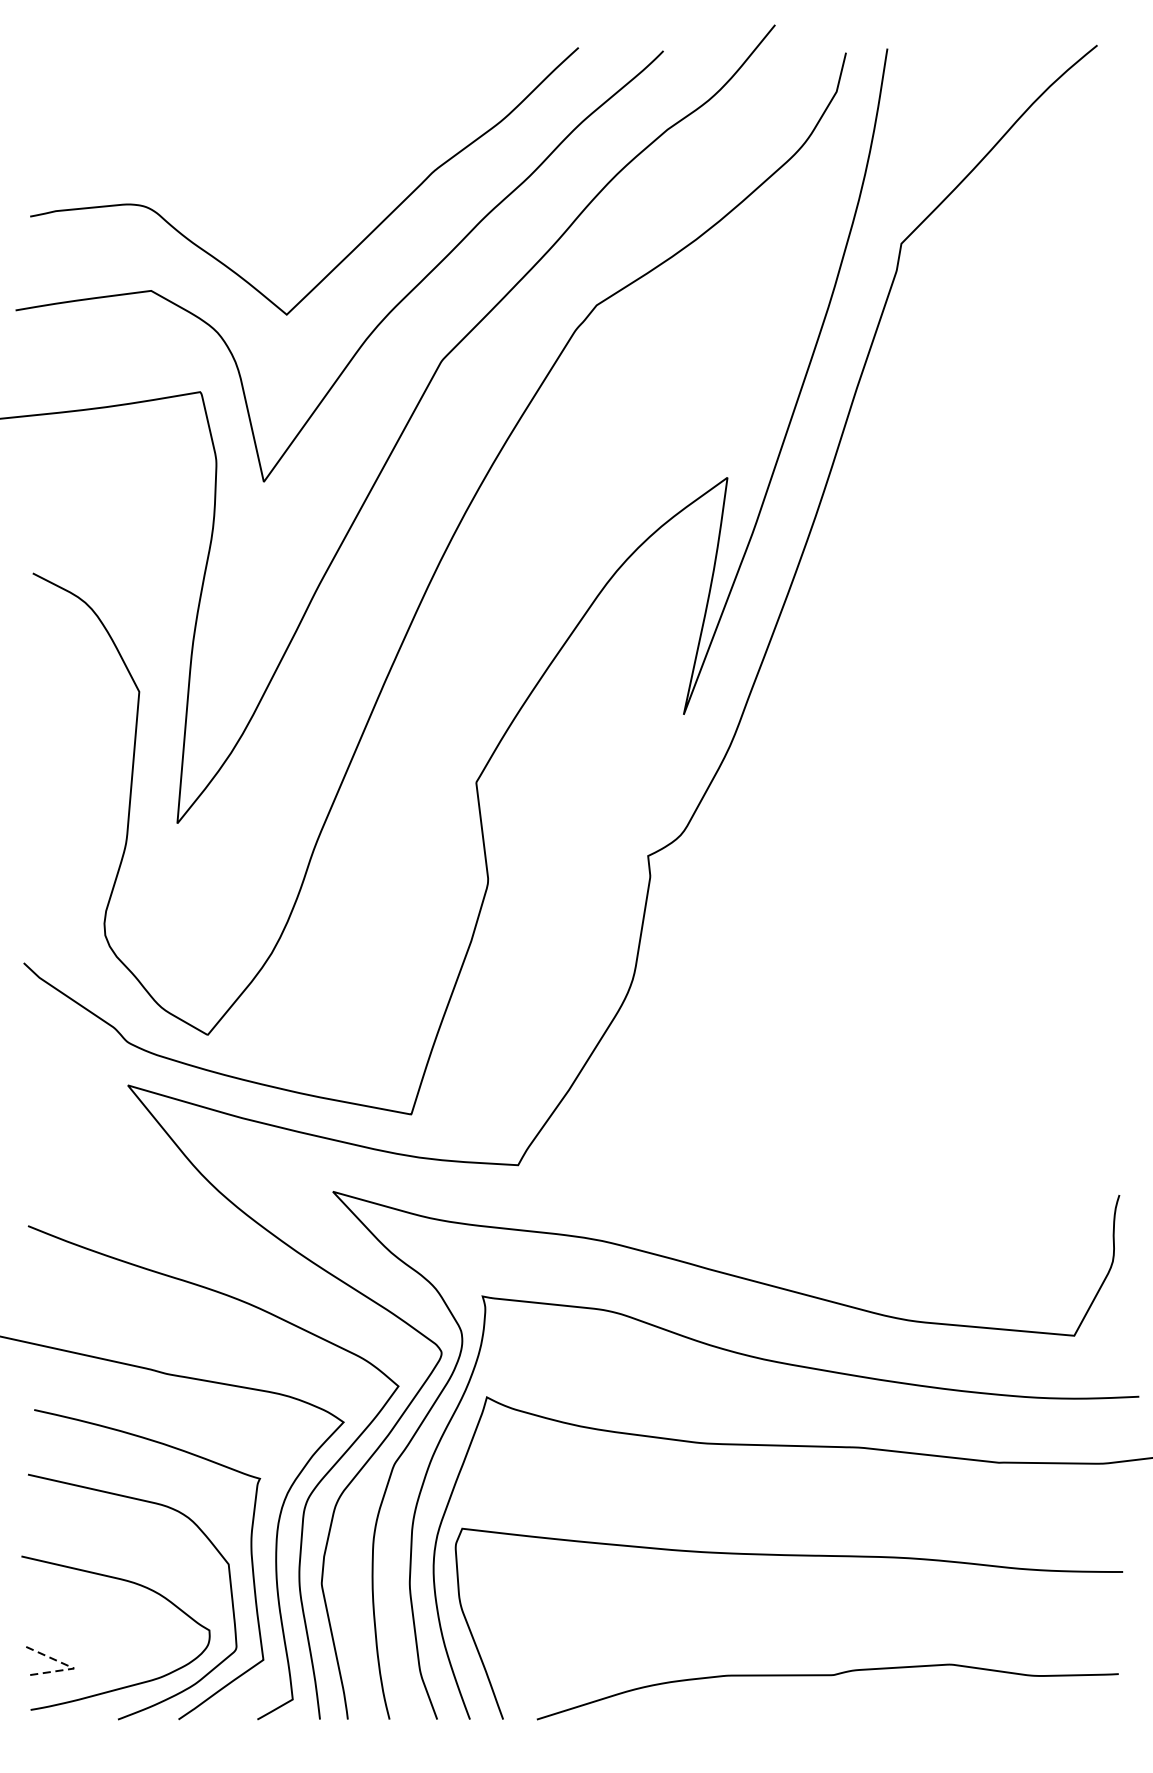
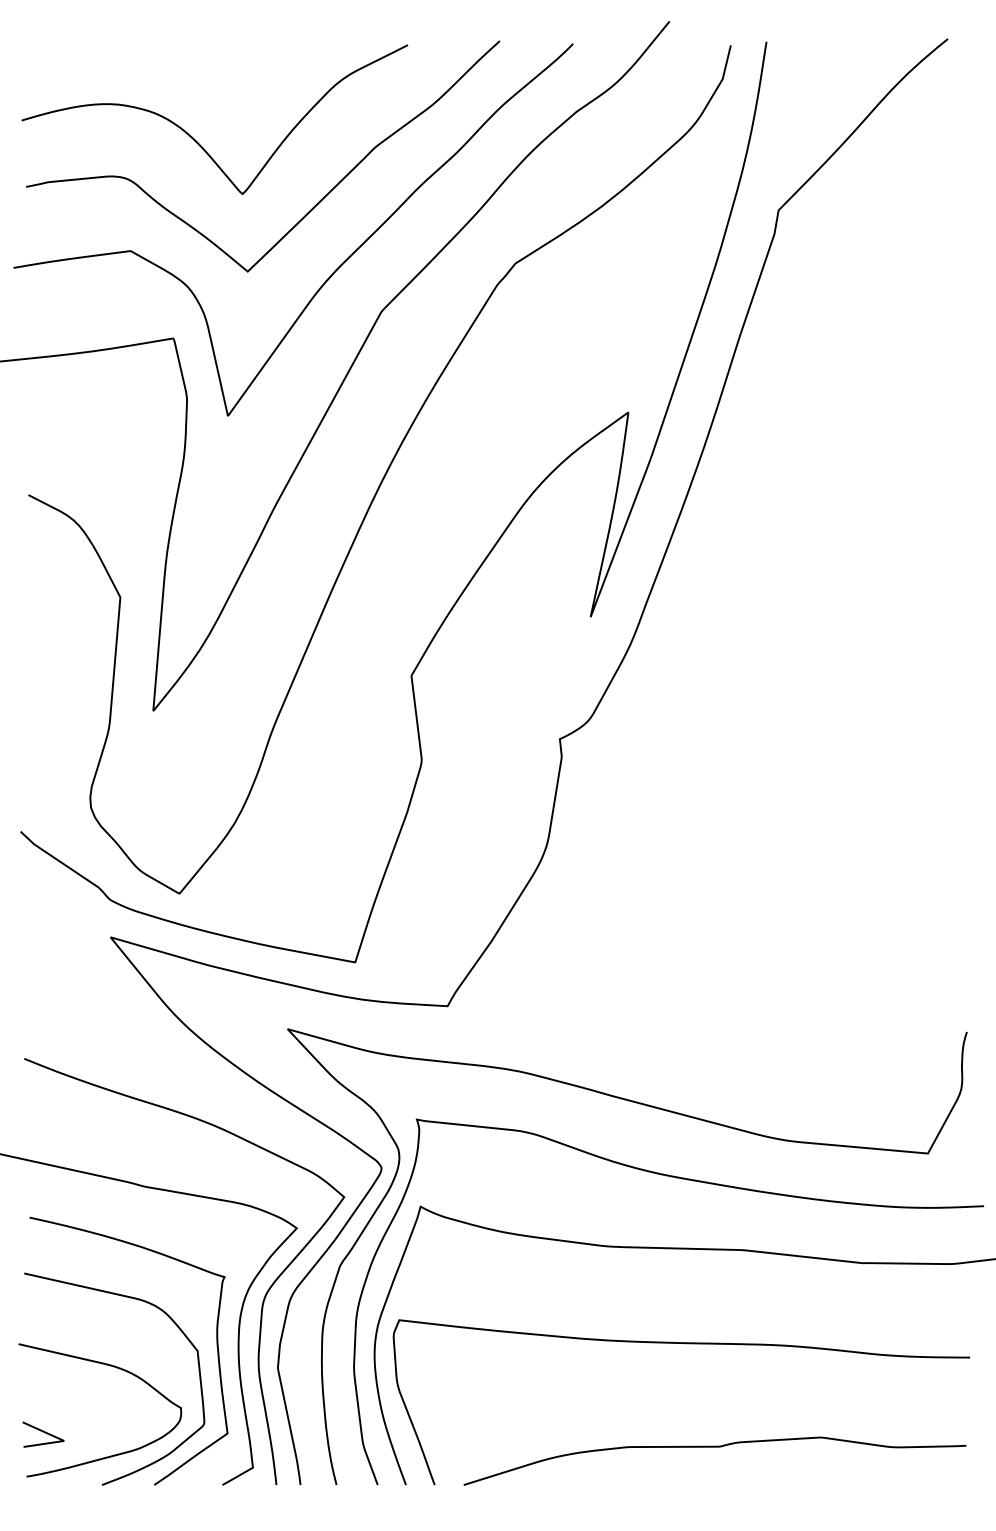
curve: (225, 160) -> (194, 138), added
line: (73, 1668) -> (63, 1440), dashed -> solid

